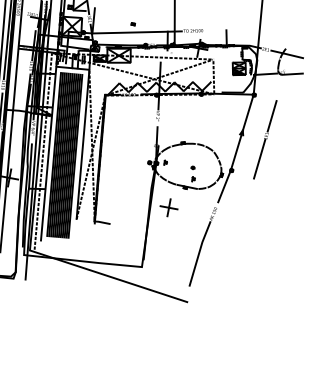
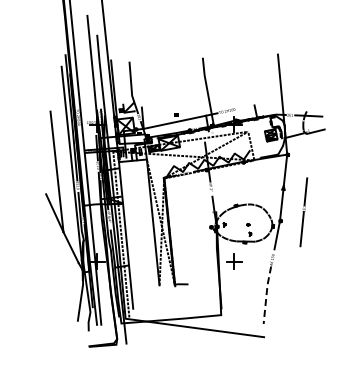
line: (264, 139) -> (303, 212), moved
hatch: (64, 155) -> (139, 234), removed
line: (199, 252) -> (266, 294), solid -> dashed

